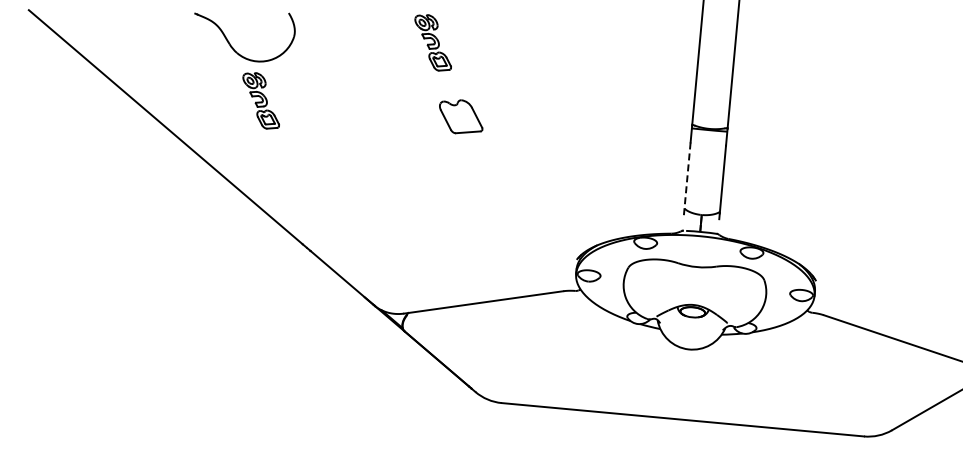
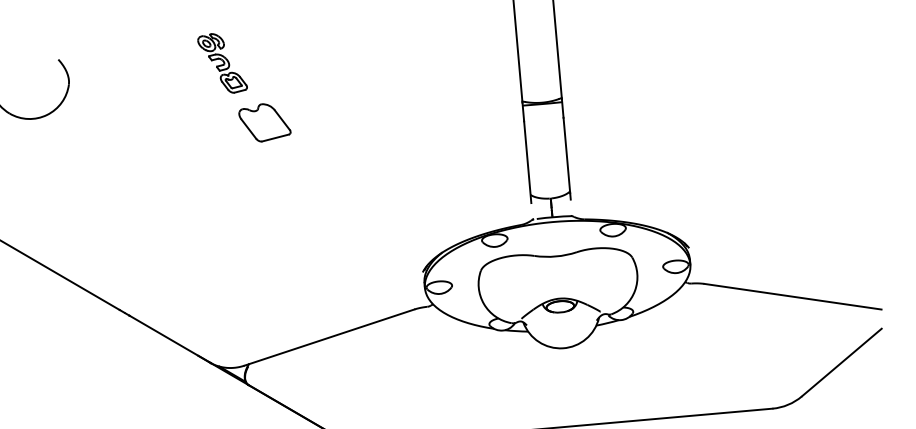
part: (260, 100) -> (44, 160), removed
part: (461, 116) -> (265, 122), moved
line: (687, 179) -> (528, 162), dashed -> solid

